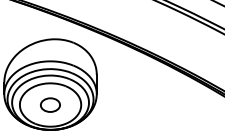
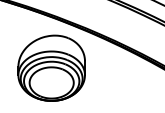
part: (50, 104) -> (51, 82), removed

